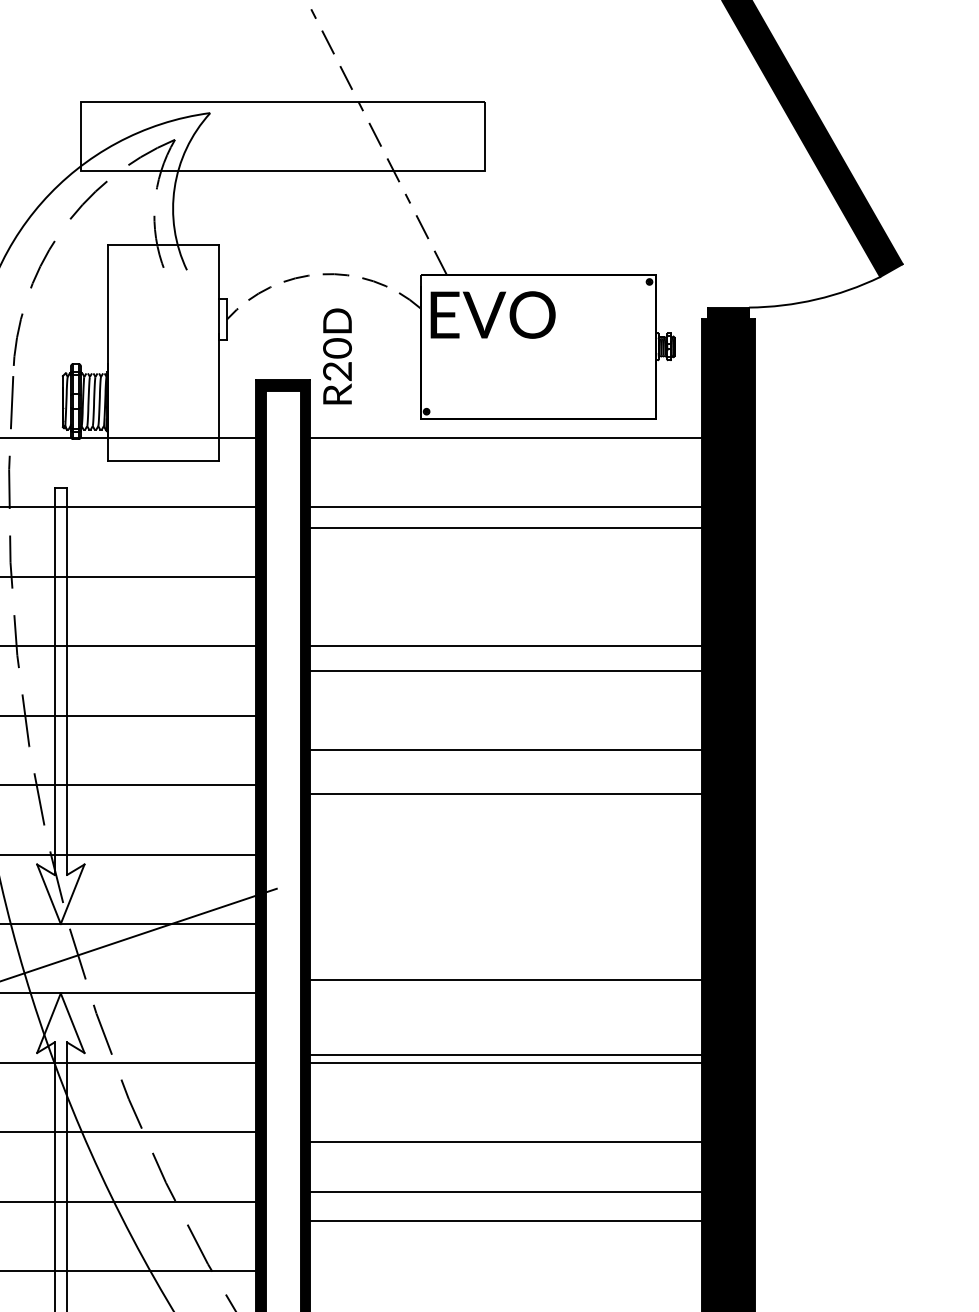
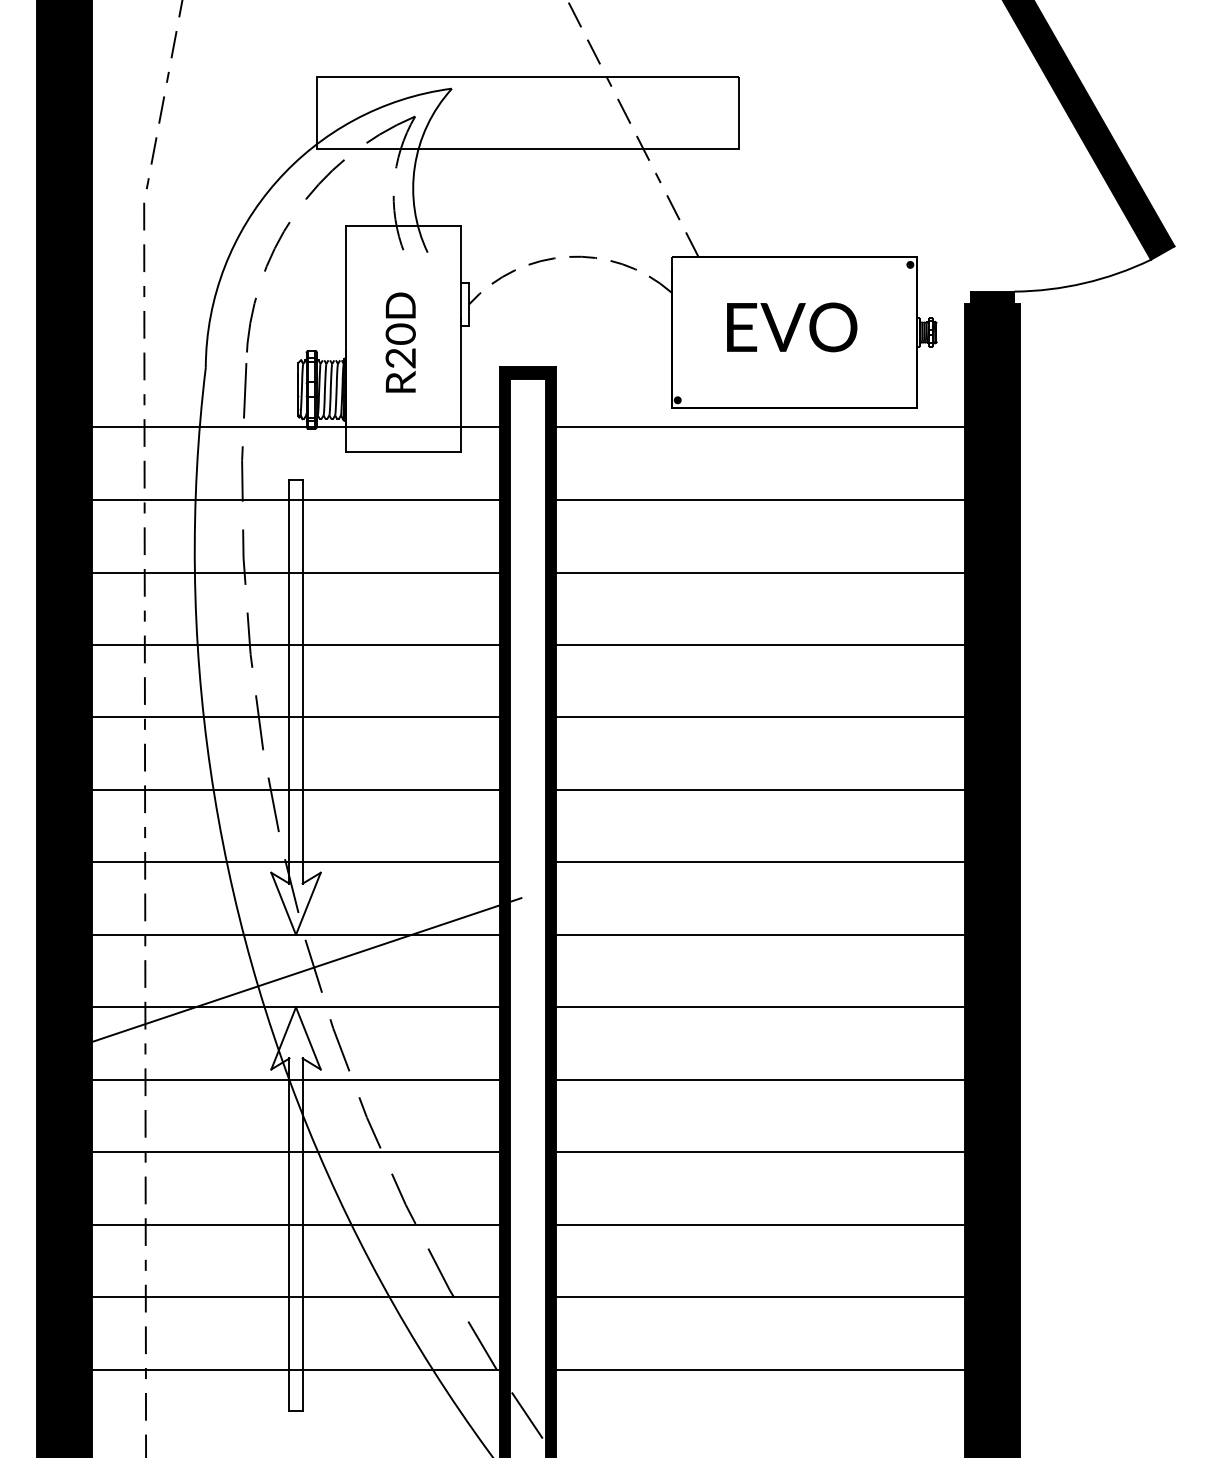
text: (493, 315) -> (792, 327), moved
text: (337, 356) -> (400, 342), moved
line: (504, 527) -> (759, 572), moved
line: (504, 670) -> (759, 717), moved
line: (504, 749) -> (759, 789), moved
line: (504, 794) -> (759, 862), moved
line: (504, 979) -> (759, 934), moved
line: (504, 1054) -> (759, 1007), moved
line: (504, 1141) -> (759, 1224), moved
line: (504, 1191) -> (759, 1152), moved
line: (504, 1221) -> (759, 1297), moved

